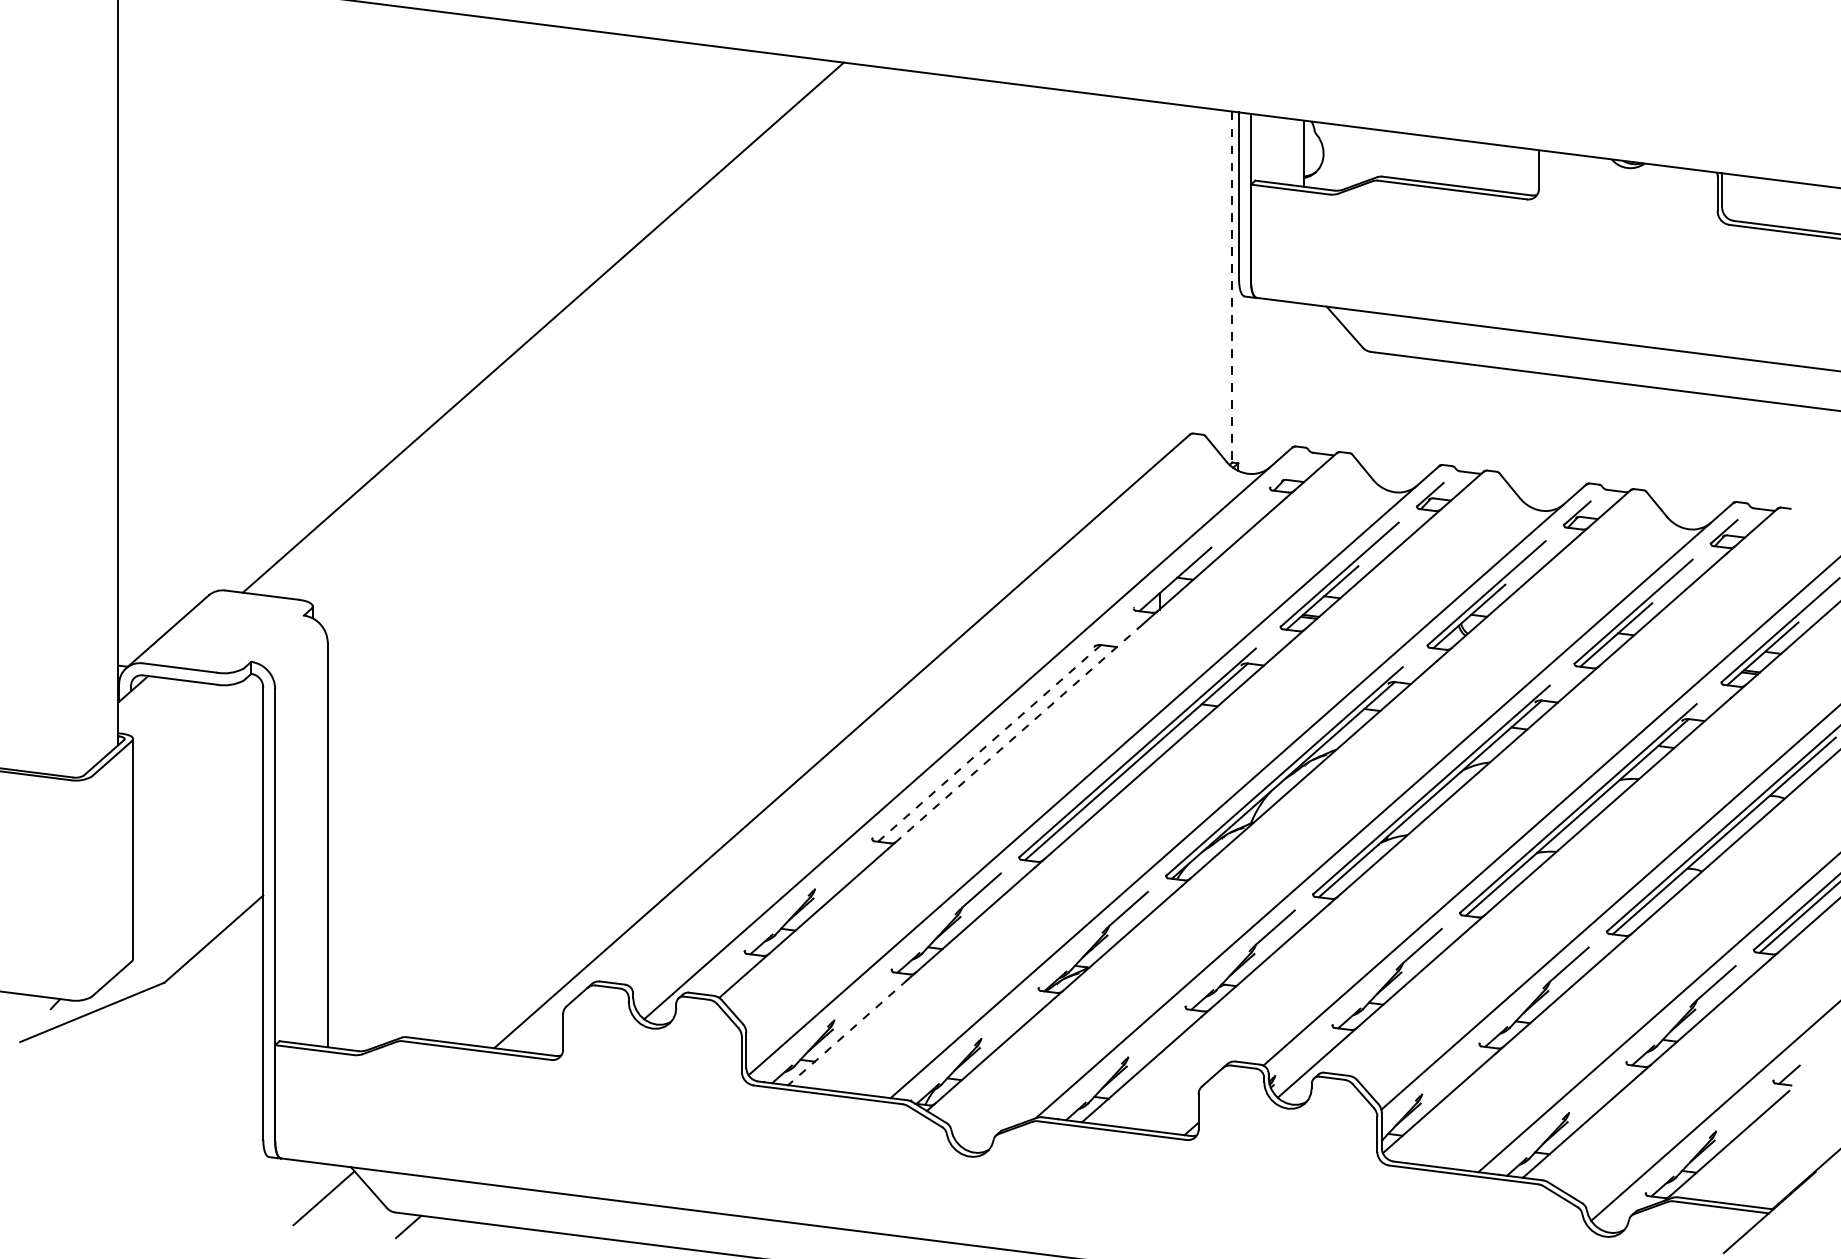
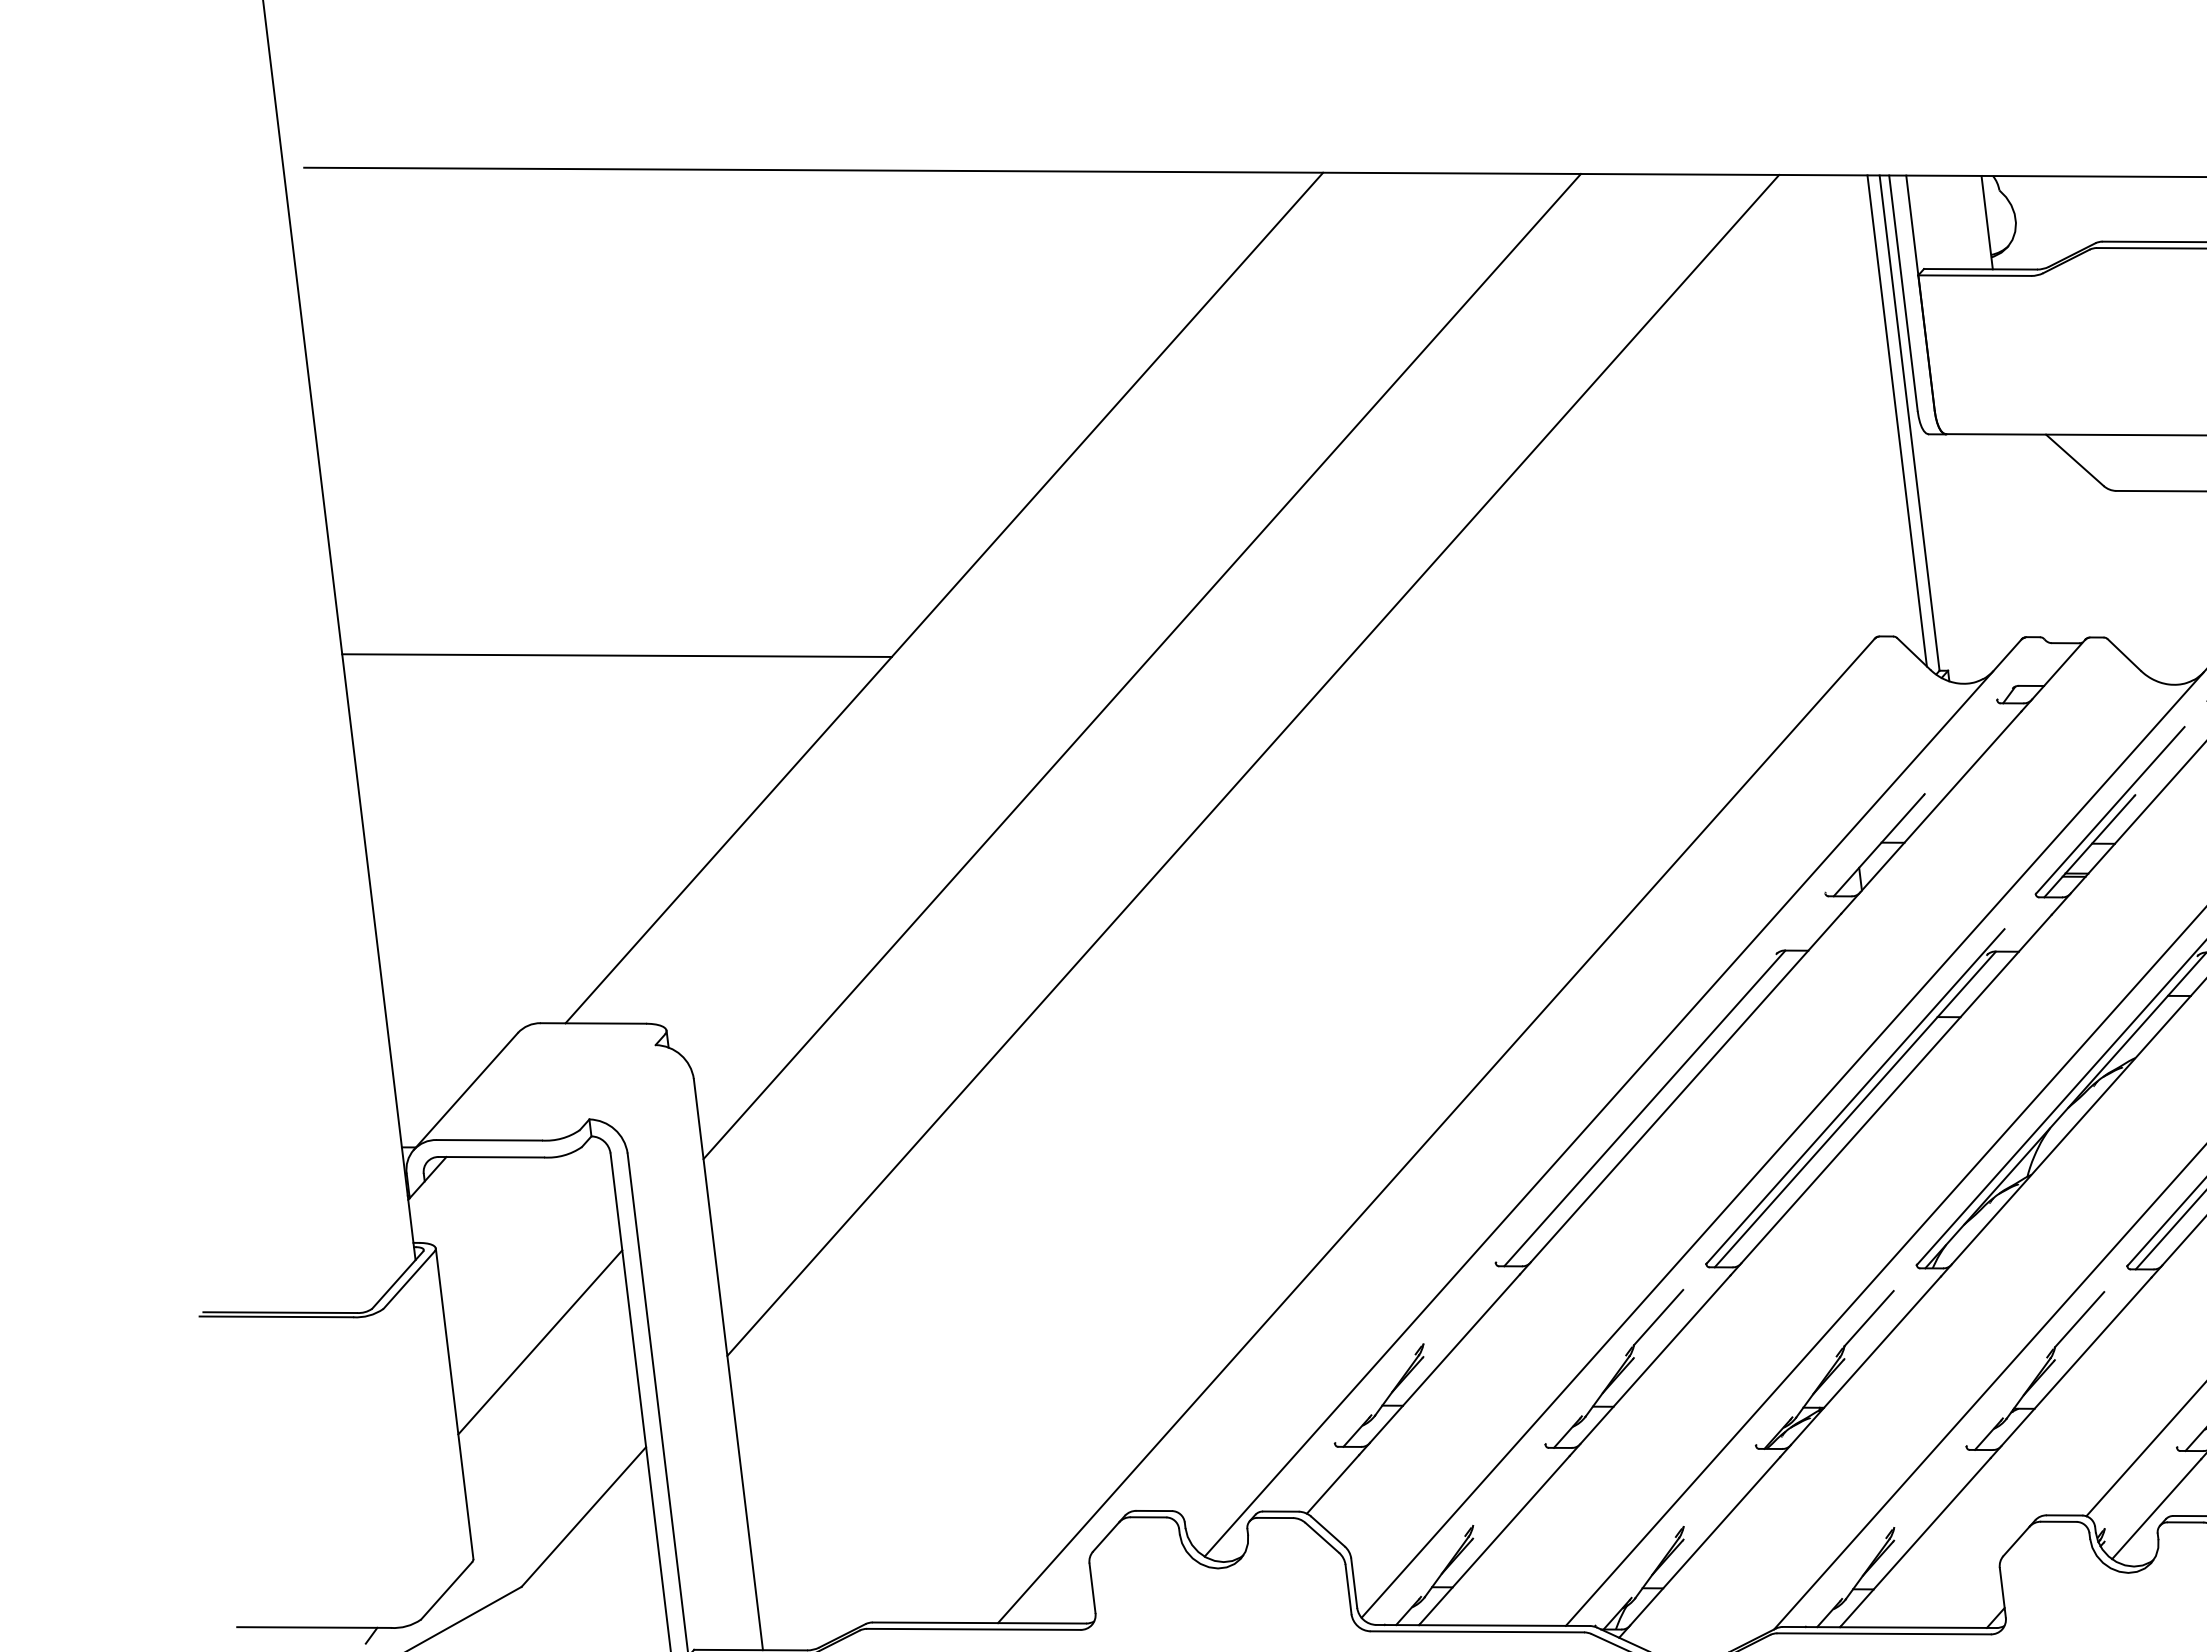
line: (1223, 284) -> (1896, 420), added
line: (1232, 287) -> (1909, 423), dashed -> solid
line: (309, 340) -> (616, 656), added
line: (675, 392) -> (1141, 666), added
line: (744, 470) -> (1252, 765), added
line: (1019, 732) -> (1685, 1087), dashed -> solid
line: (989, 743) -> (1644, 1108), dashed -> solid
line: (198, 813) -> (540, 1342), added
line: (847, 1032) -> (1493, 1540), dashed -> solid

